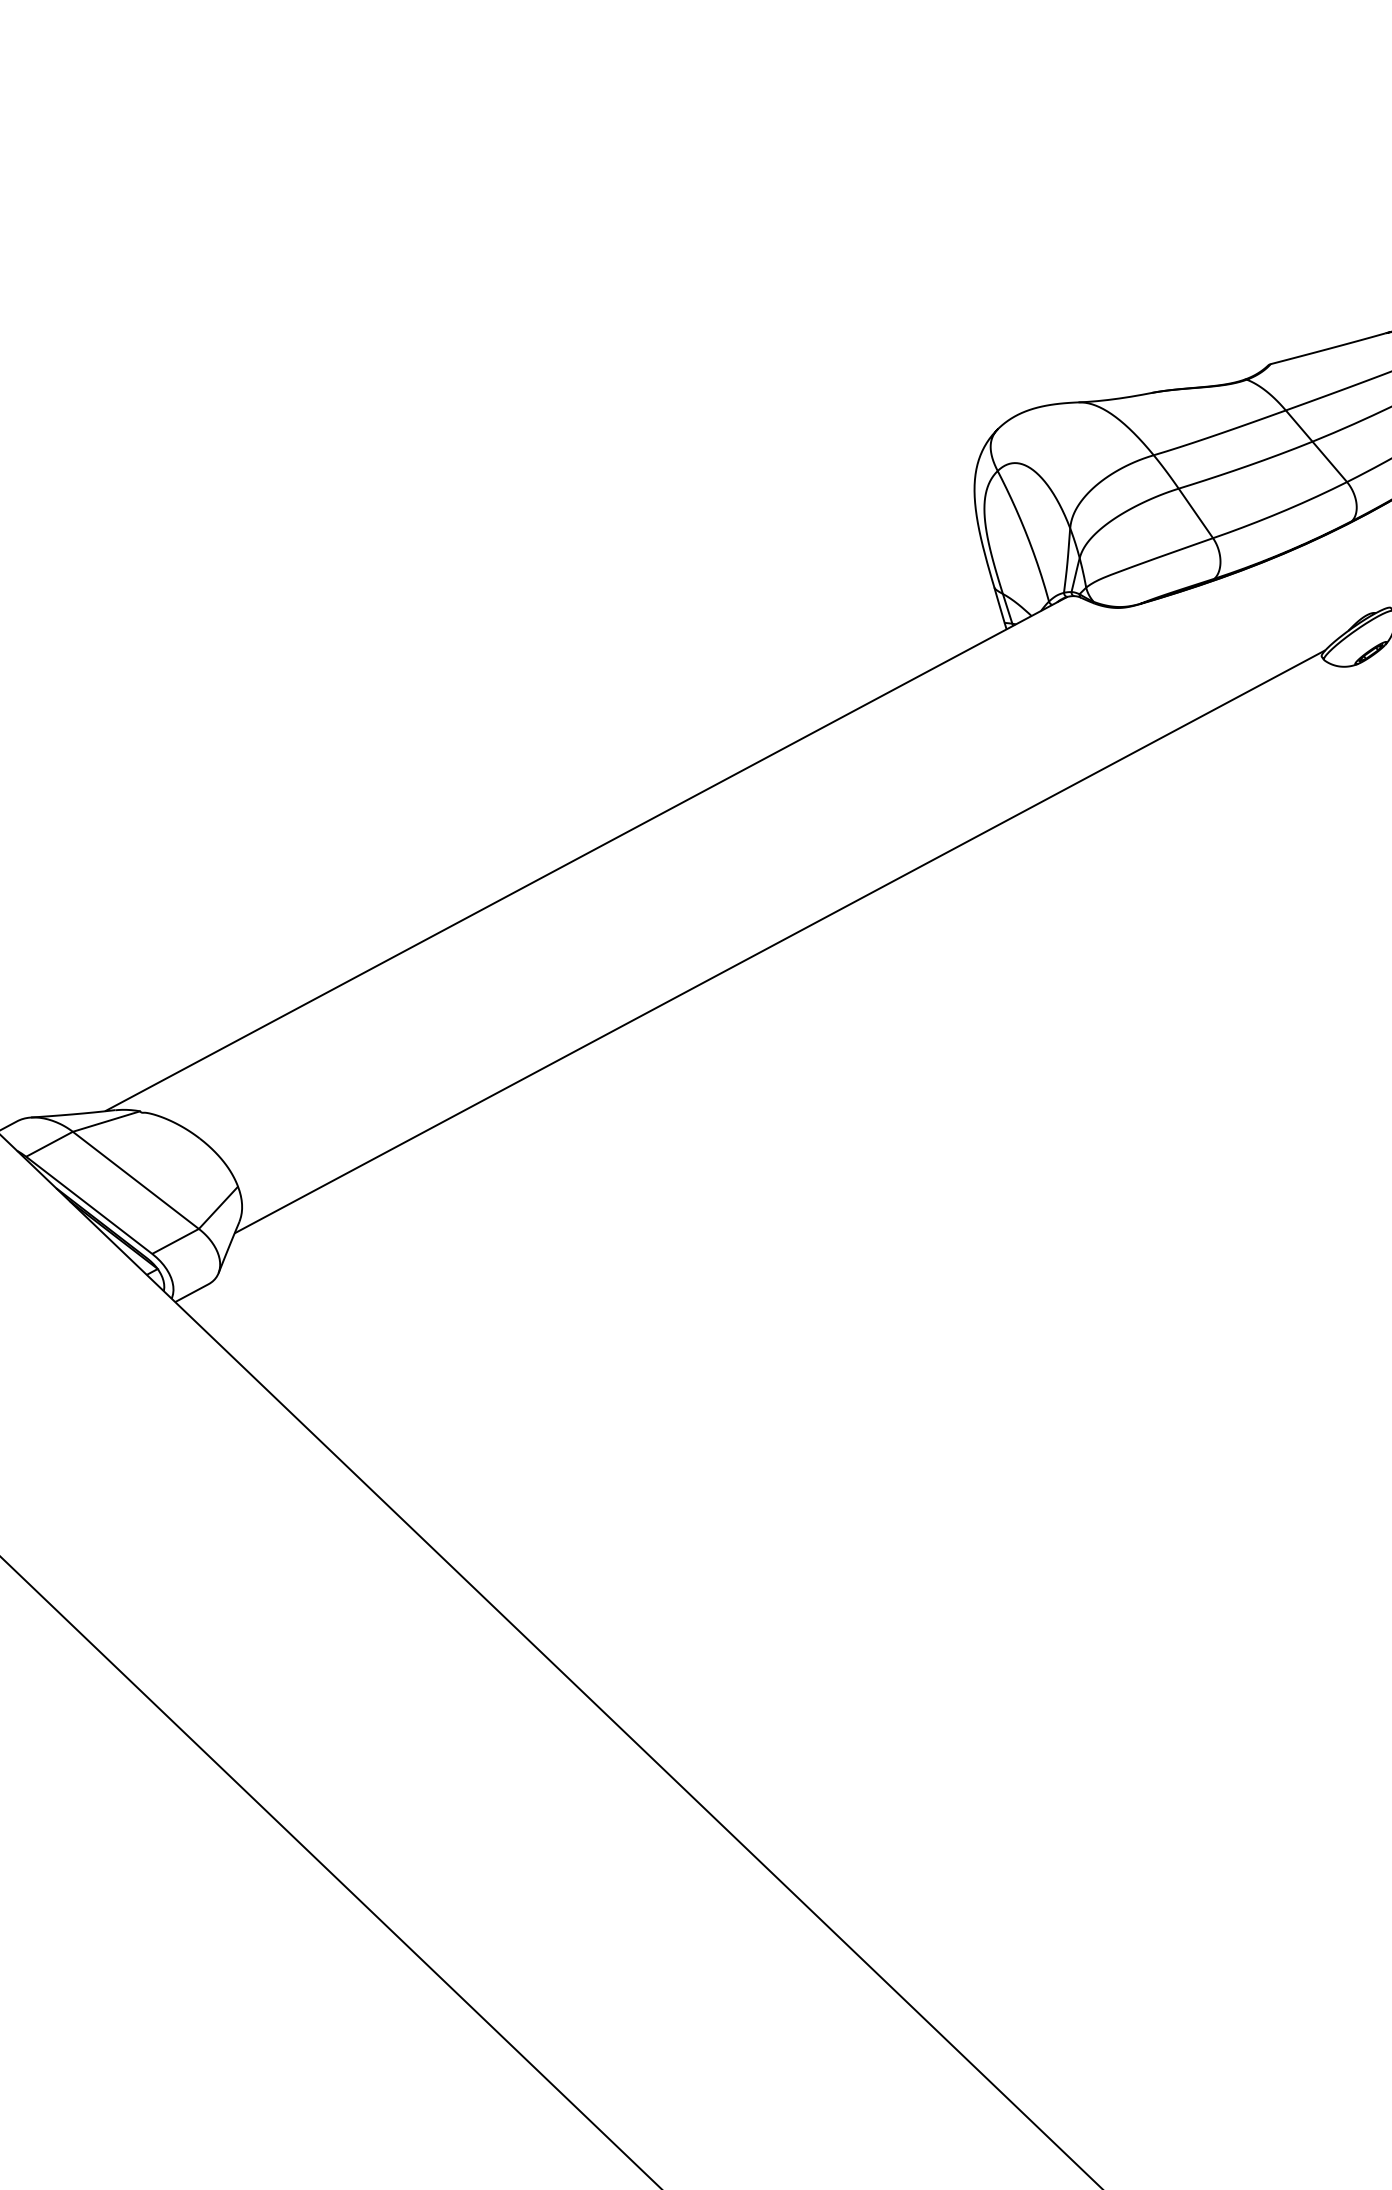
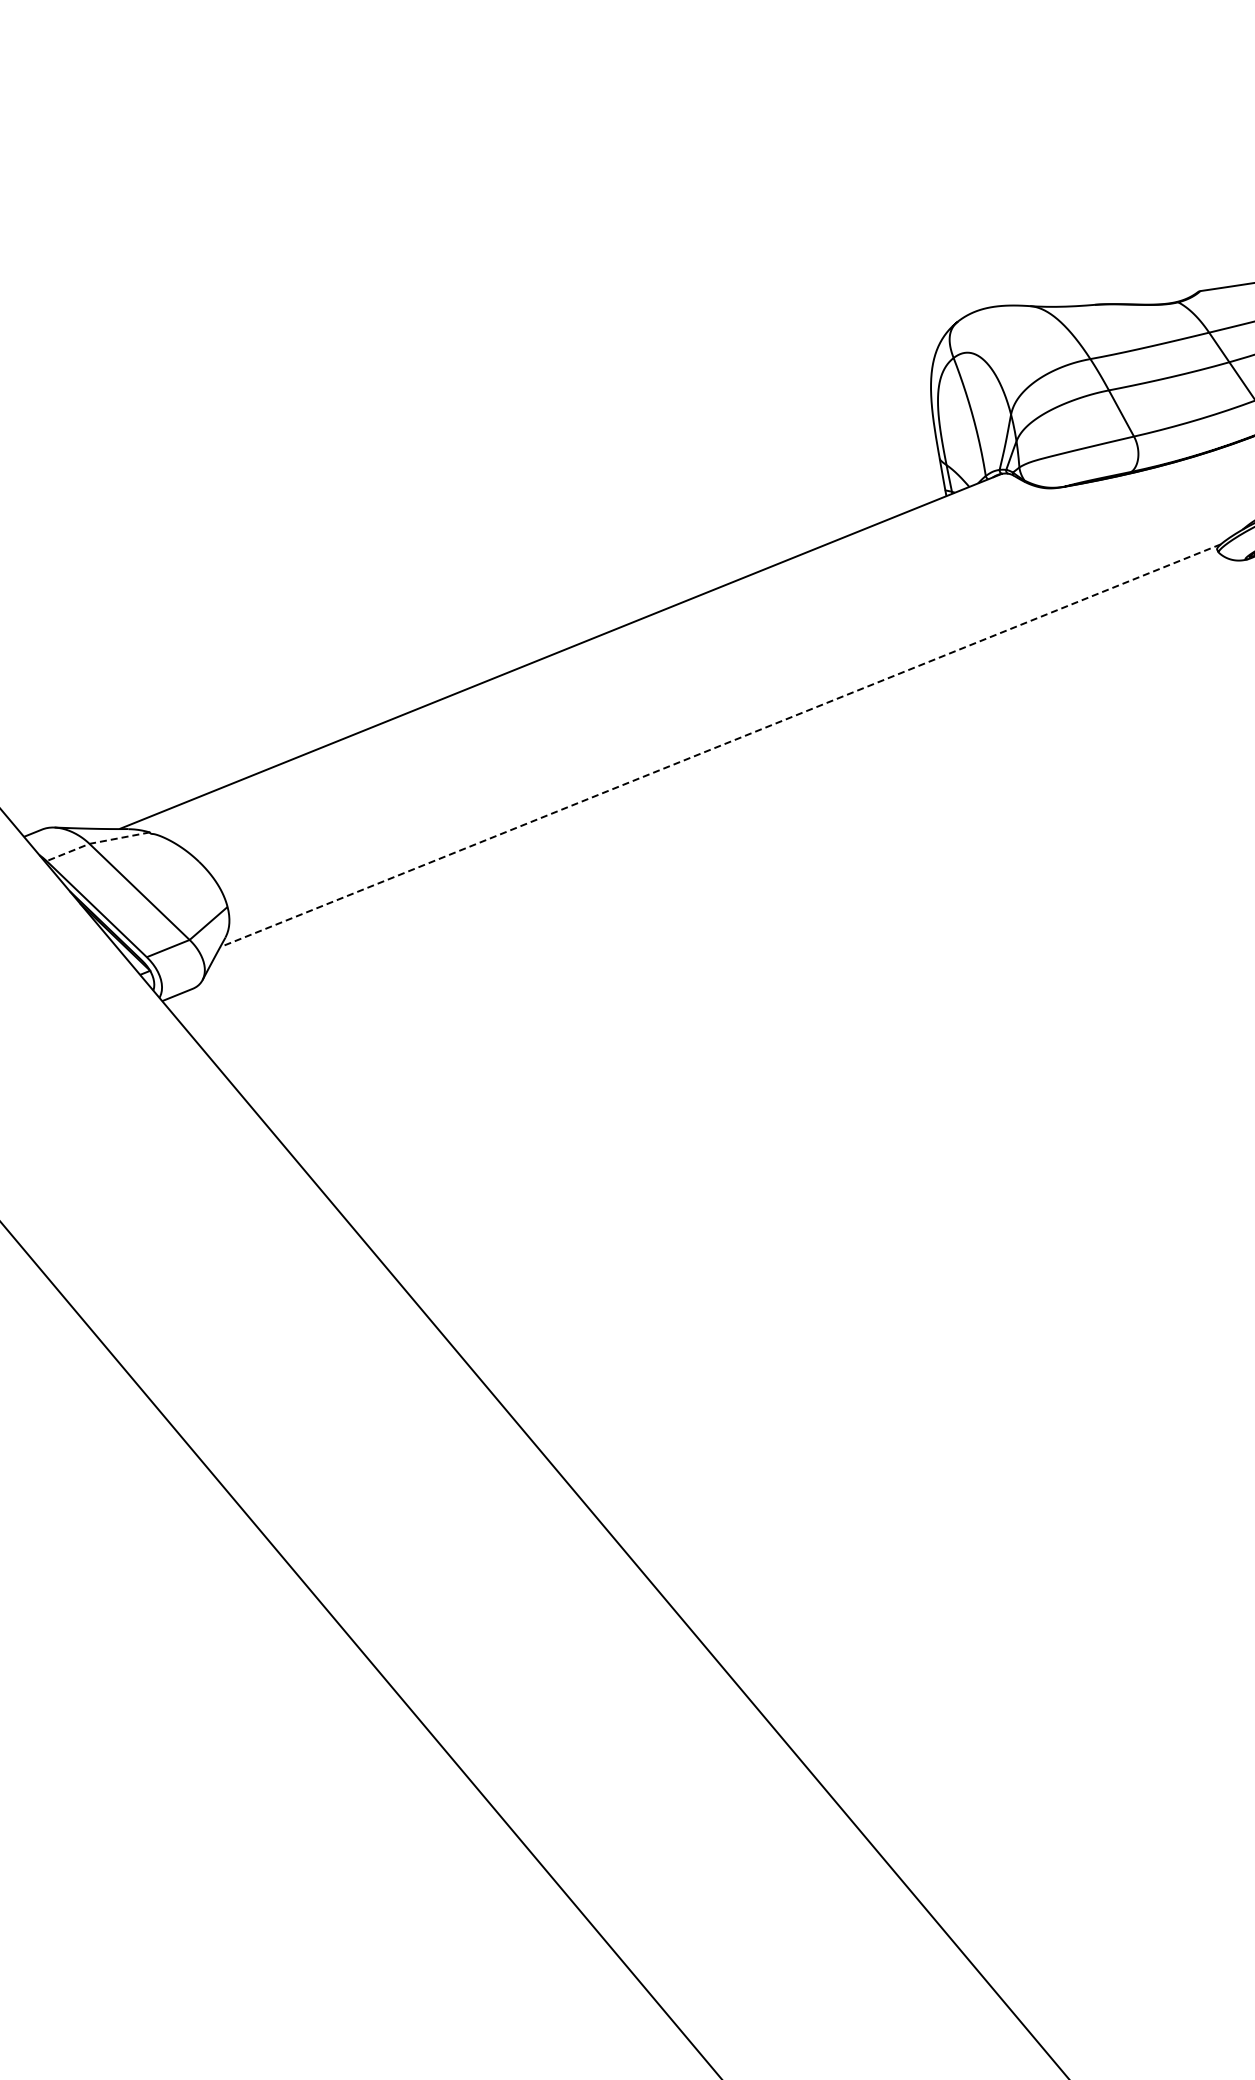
line: (779, 941) -> (720, 745), solid -> dashed
line: (80, 1129) -> (96, 842), solid -> dashed

